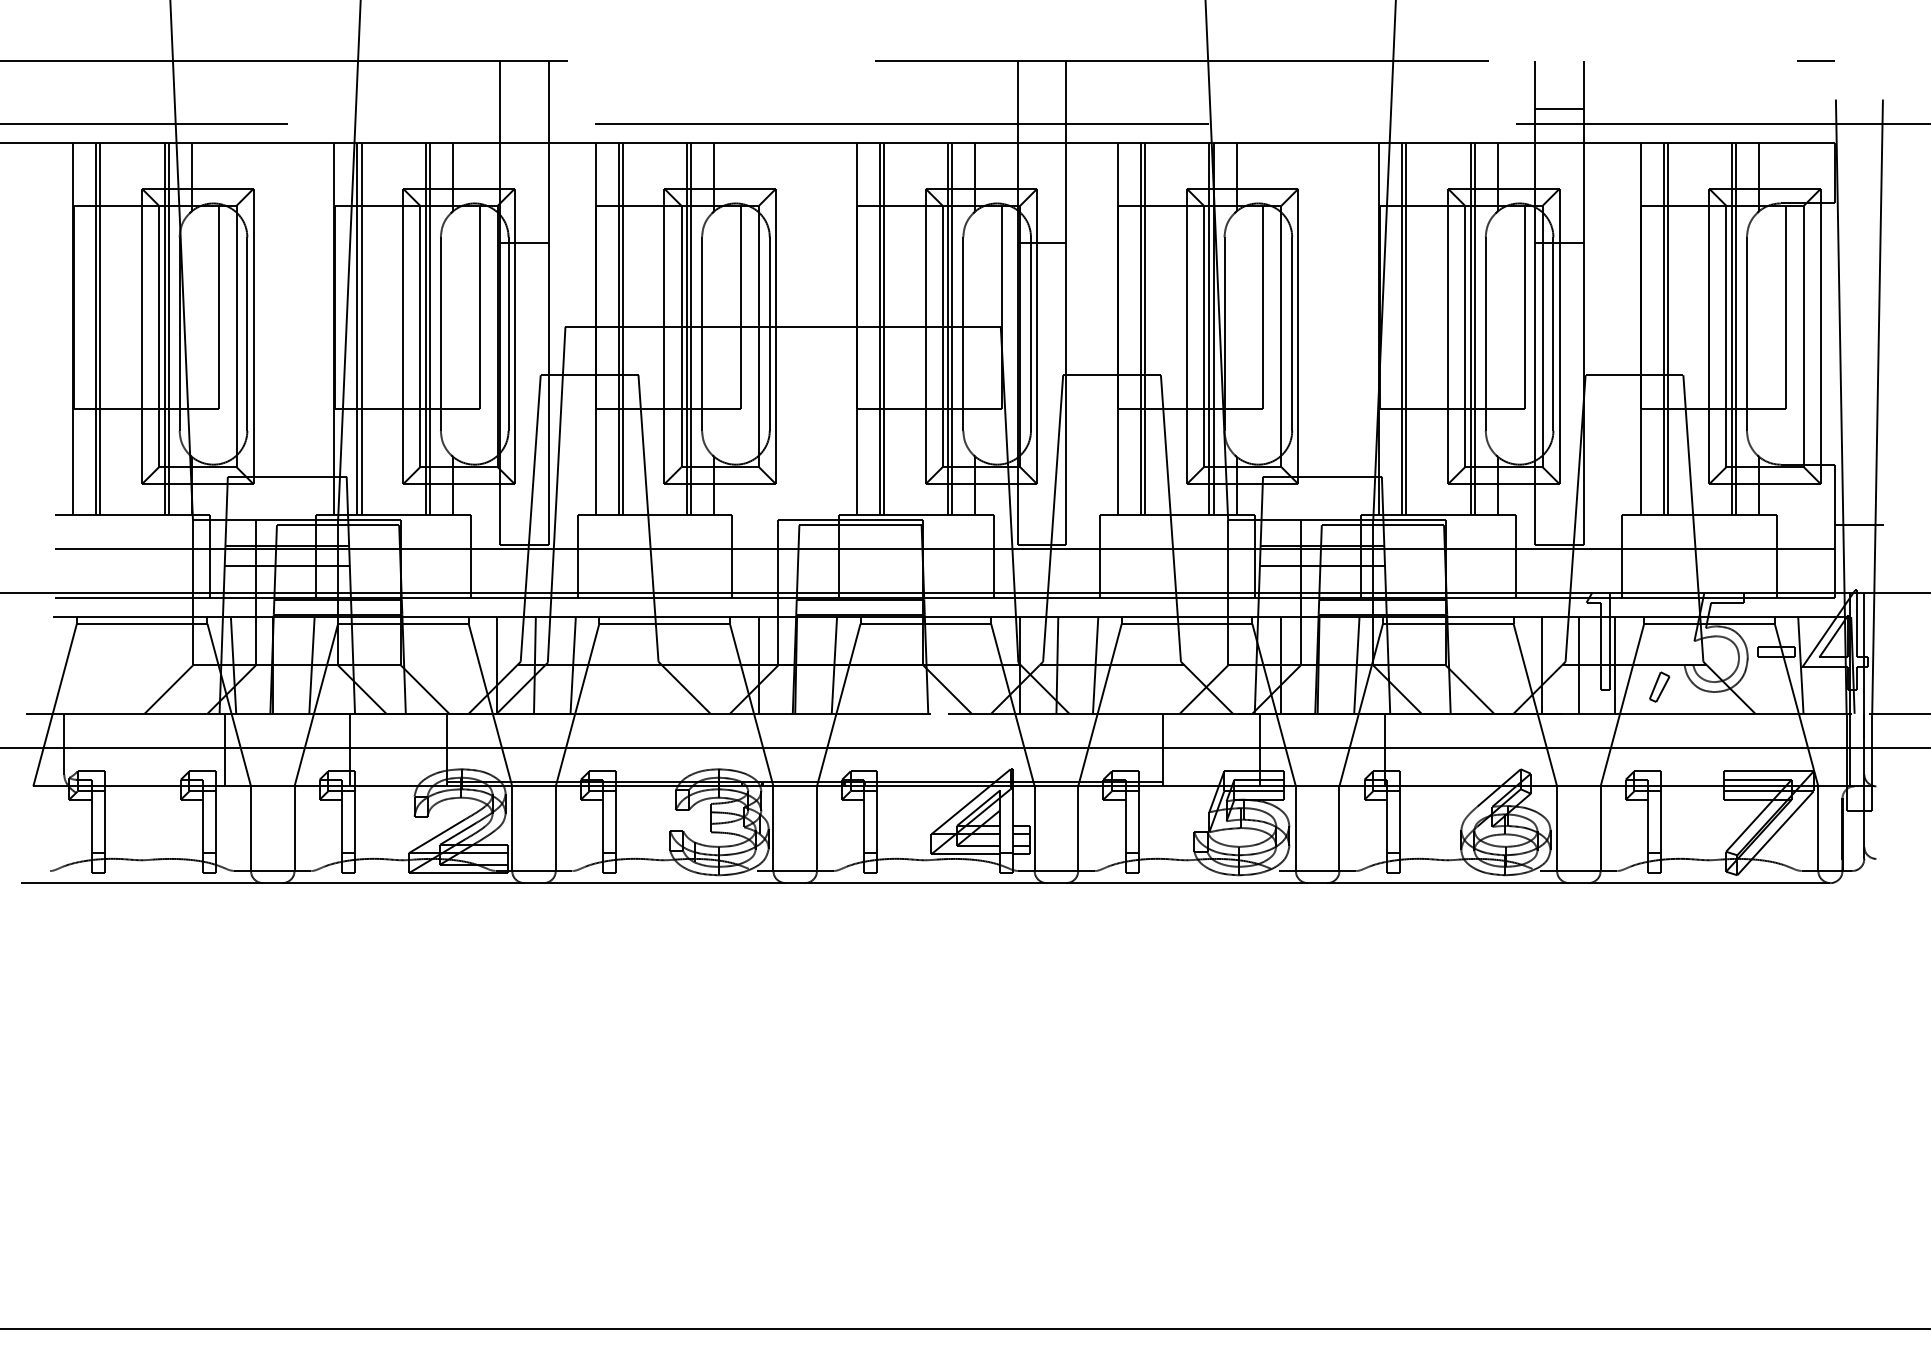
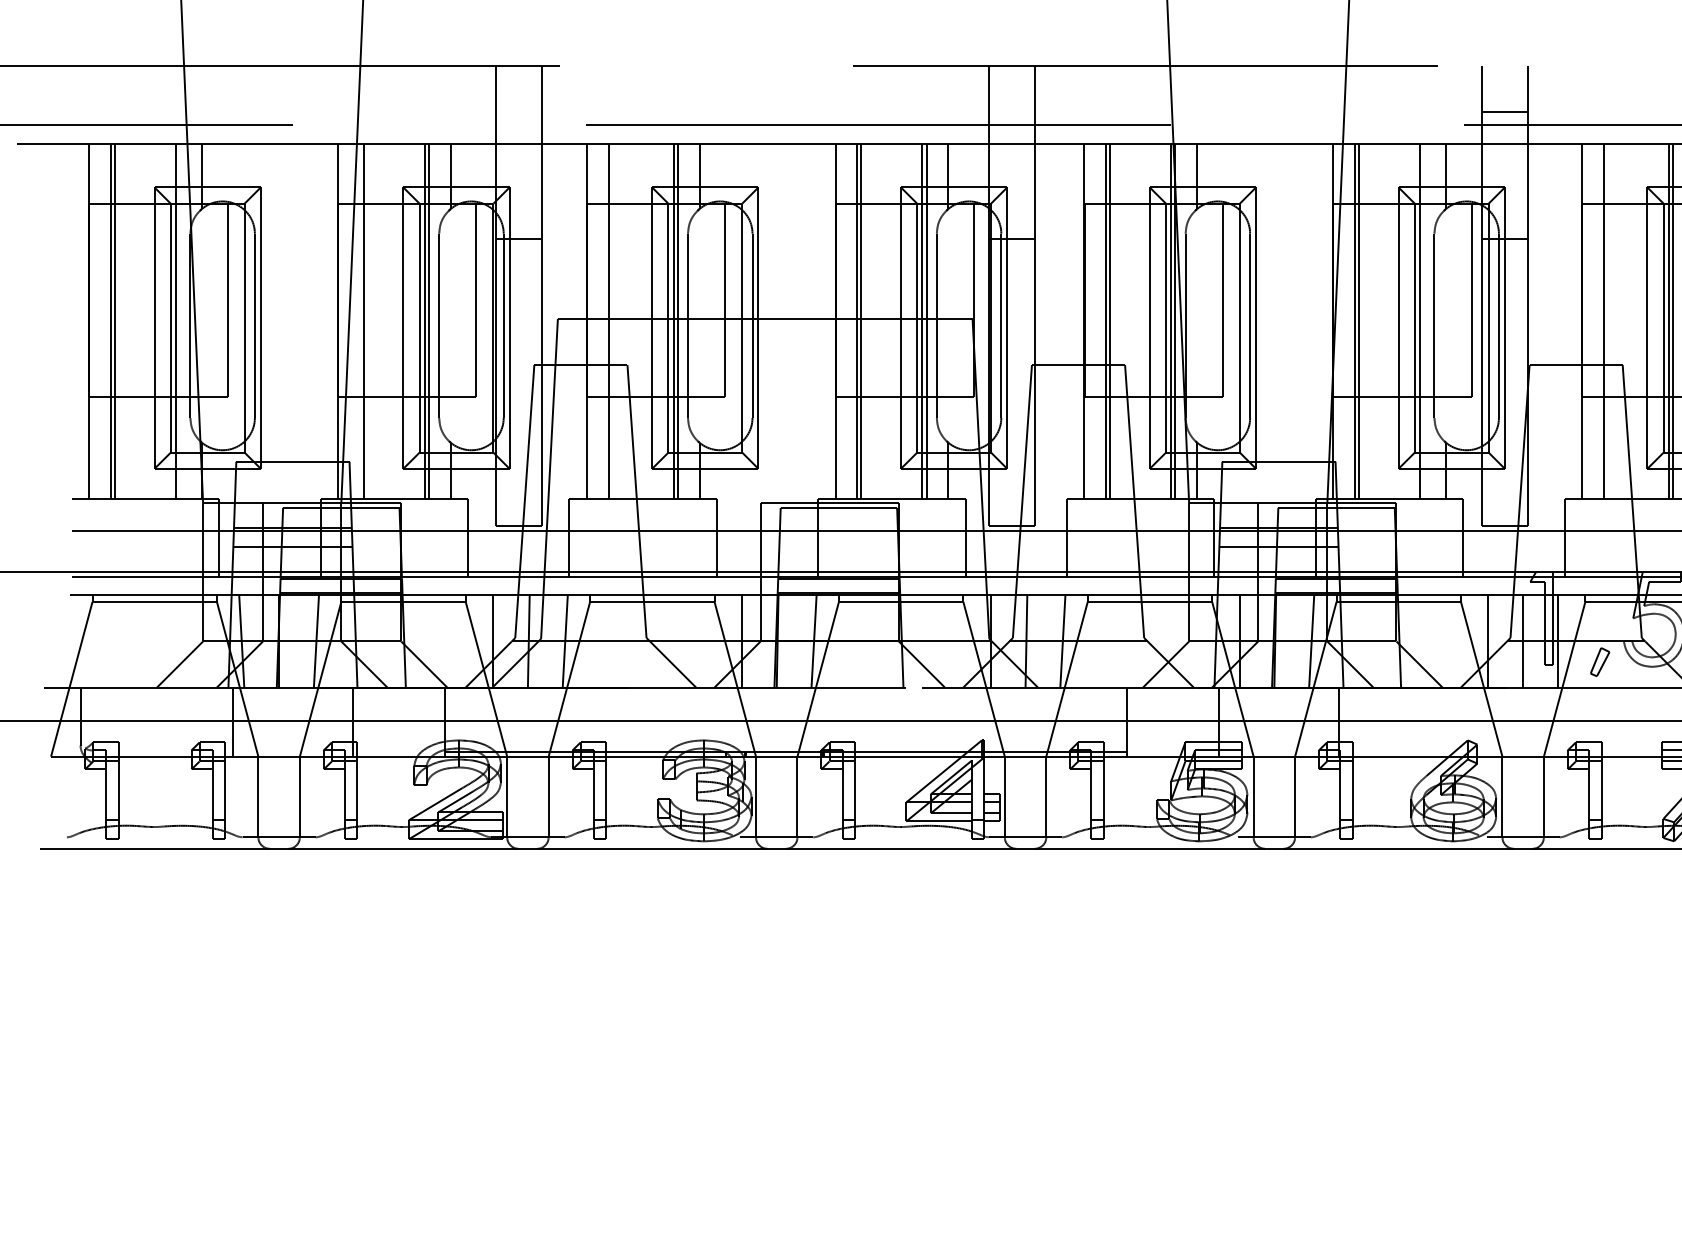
line: (168, 329) -> (179, 321), removed
line: (357, 329) -> (359, 321), removed
line: (622, 329) -> (612, 321), removed
line: (1474, 329) -> (1423, 321), removed
line: (1667, 329) -> (1607, 321), removed

